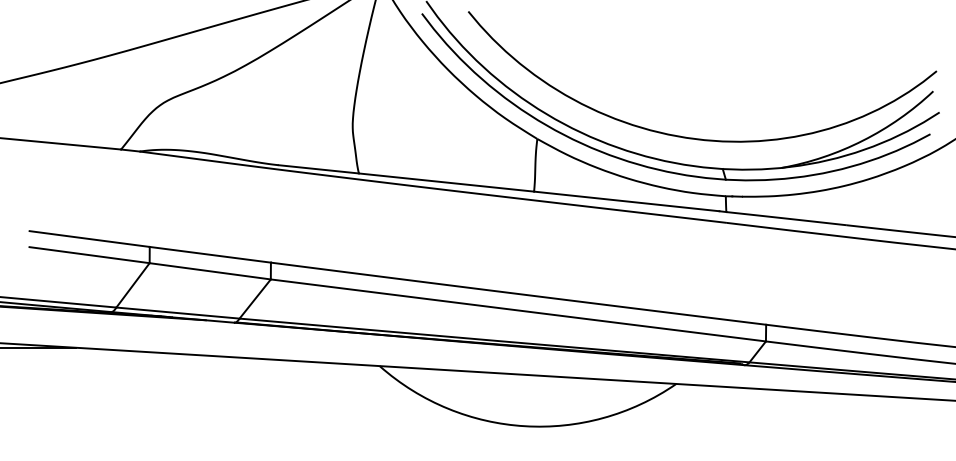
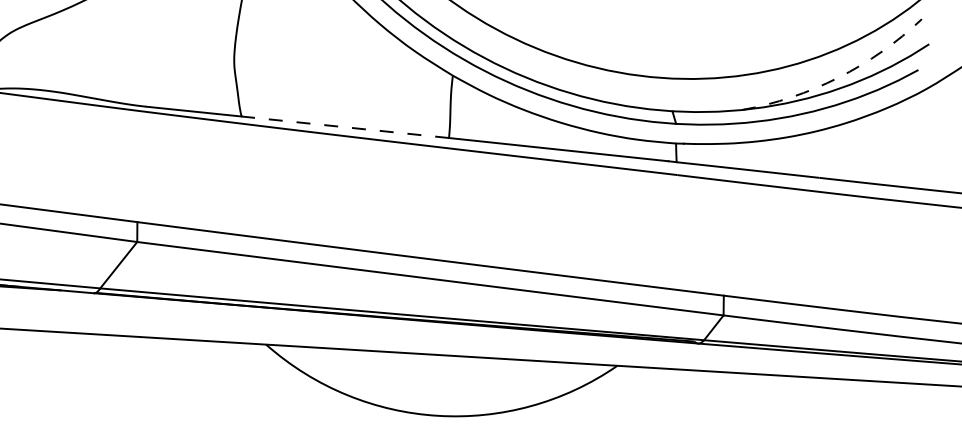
arc: (863, 140) -> (839, 77), solid -> dashed
line: (446, 182) -> (345, 127), solid -> dashed

